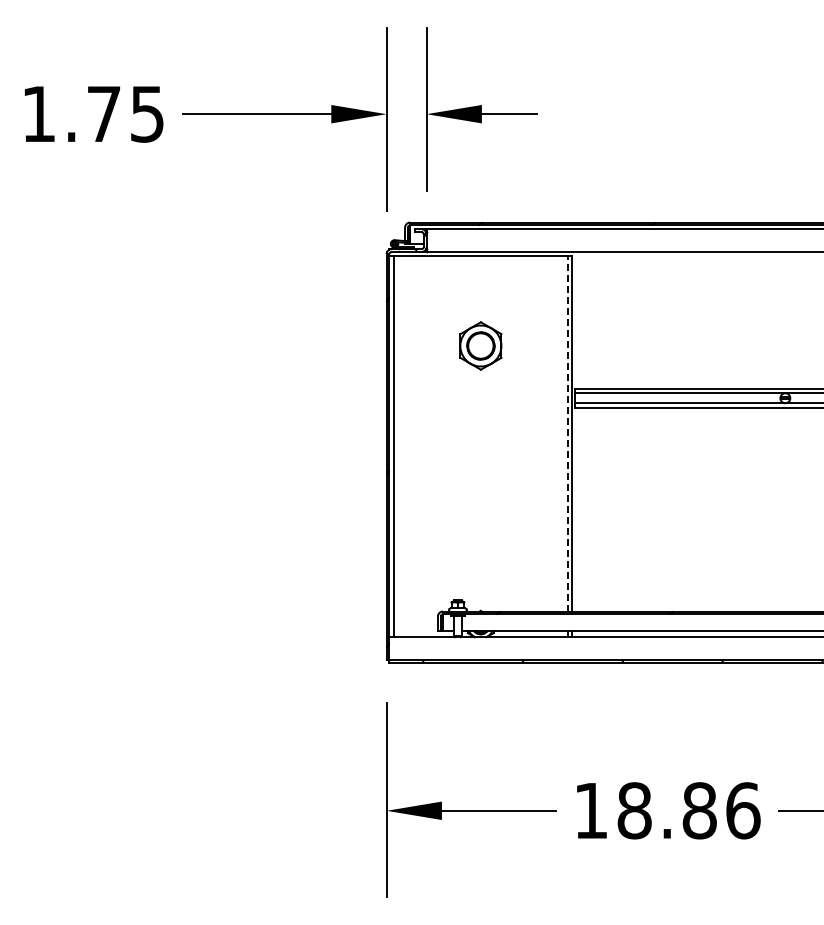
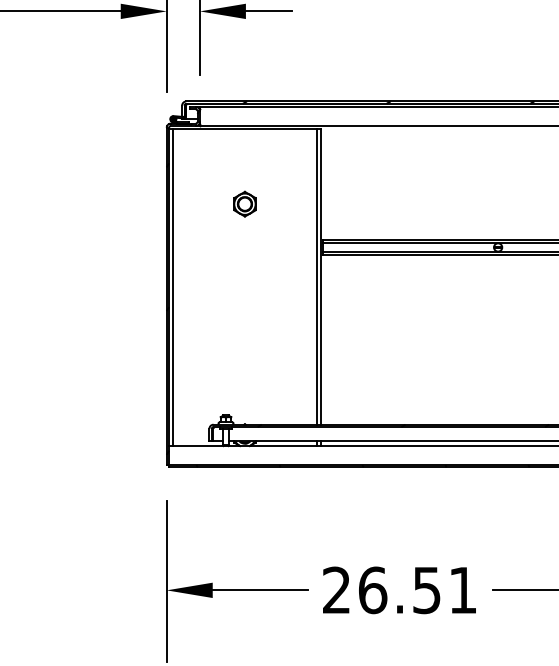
part: (480, 346) -> (244, 204), size x0.62
line: (567, 433) -> (317, 276), dashed -> solid
text: (667, 810) -> (400, 590), 18.86 -> 26.51

